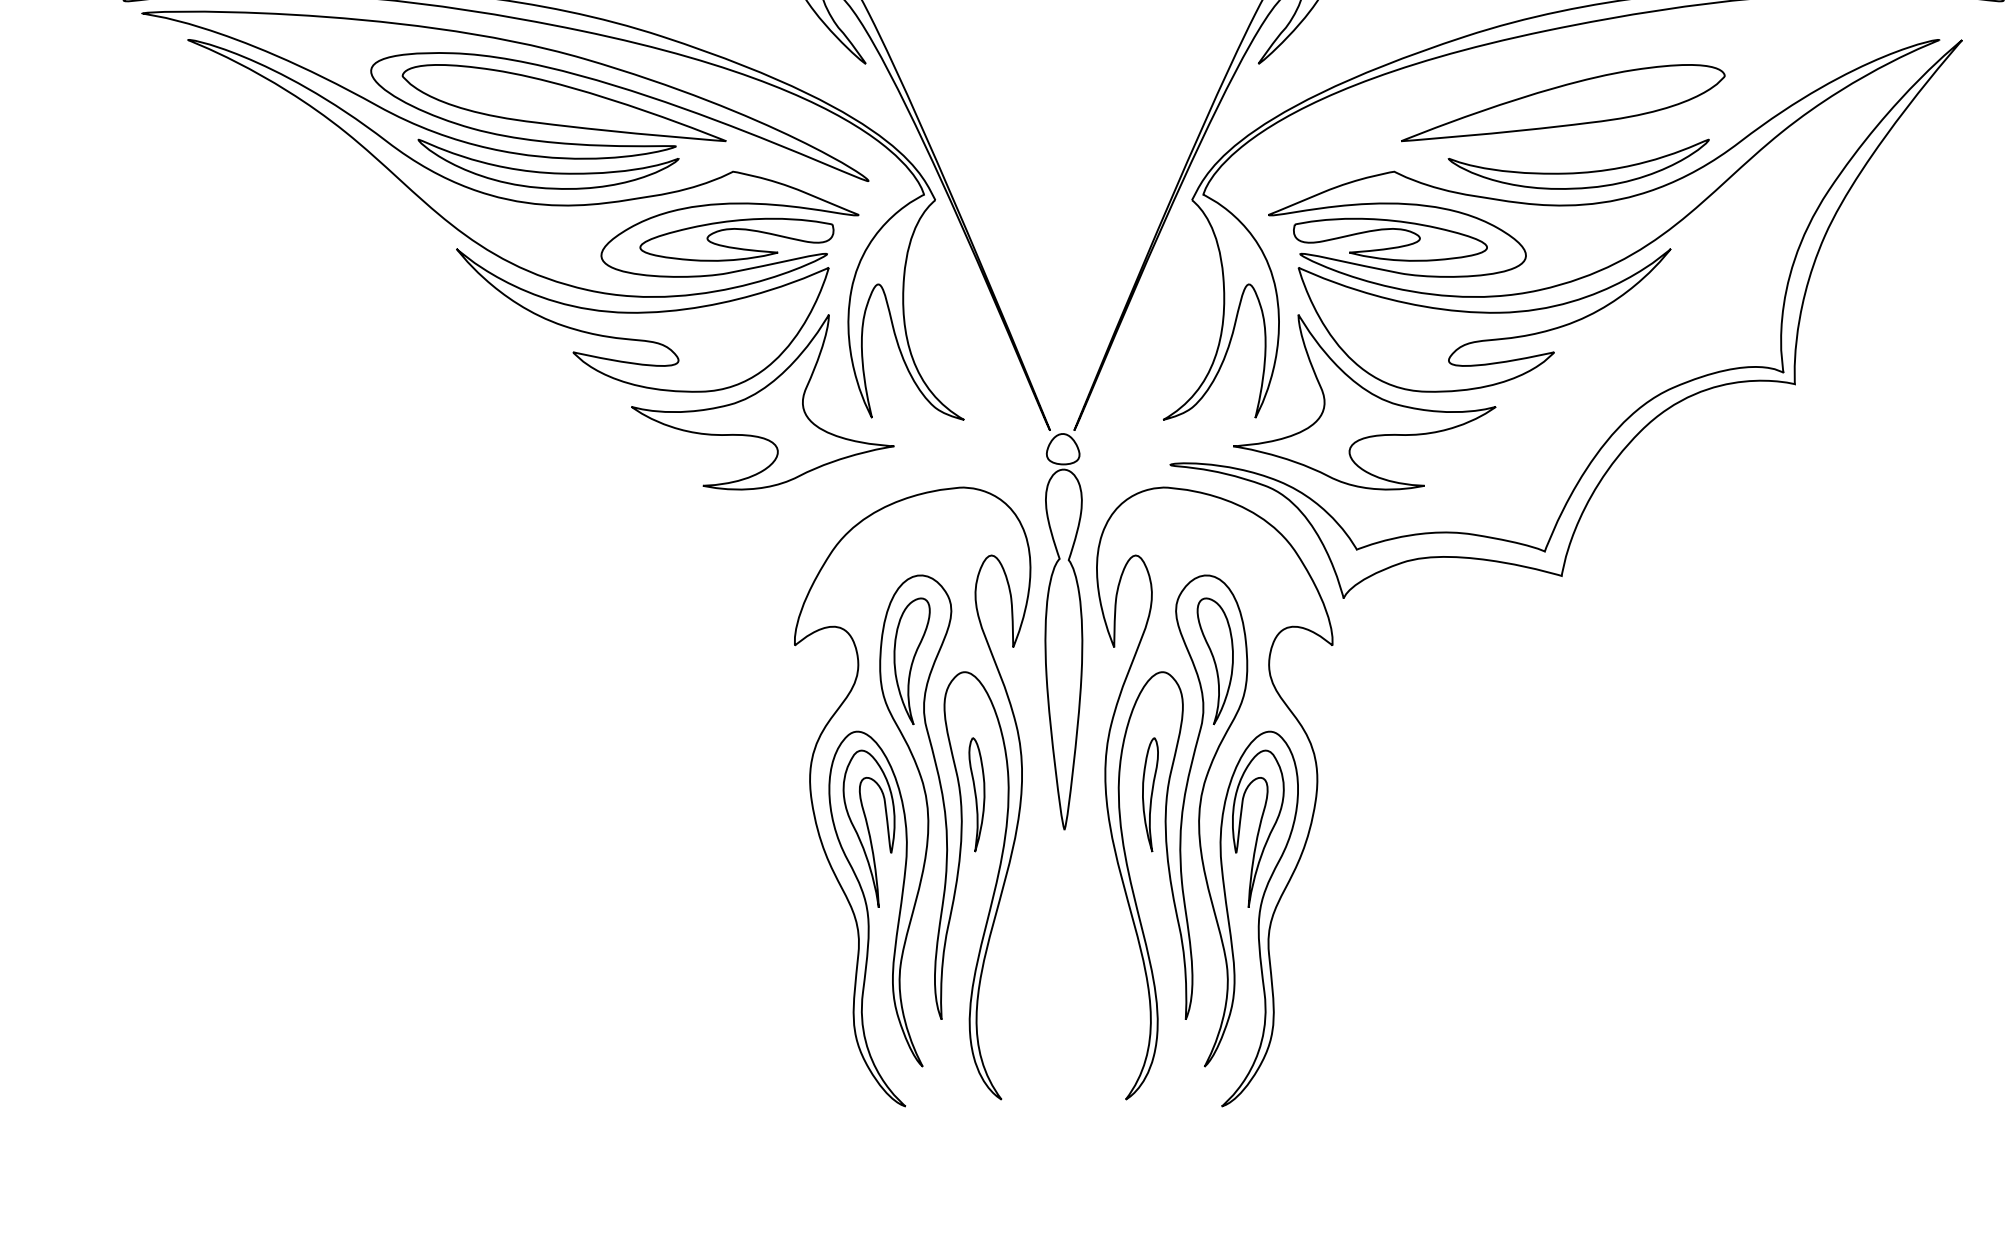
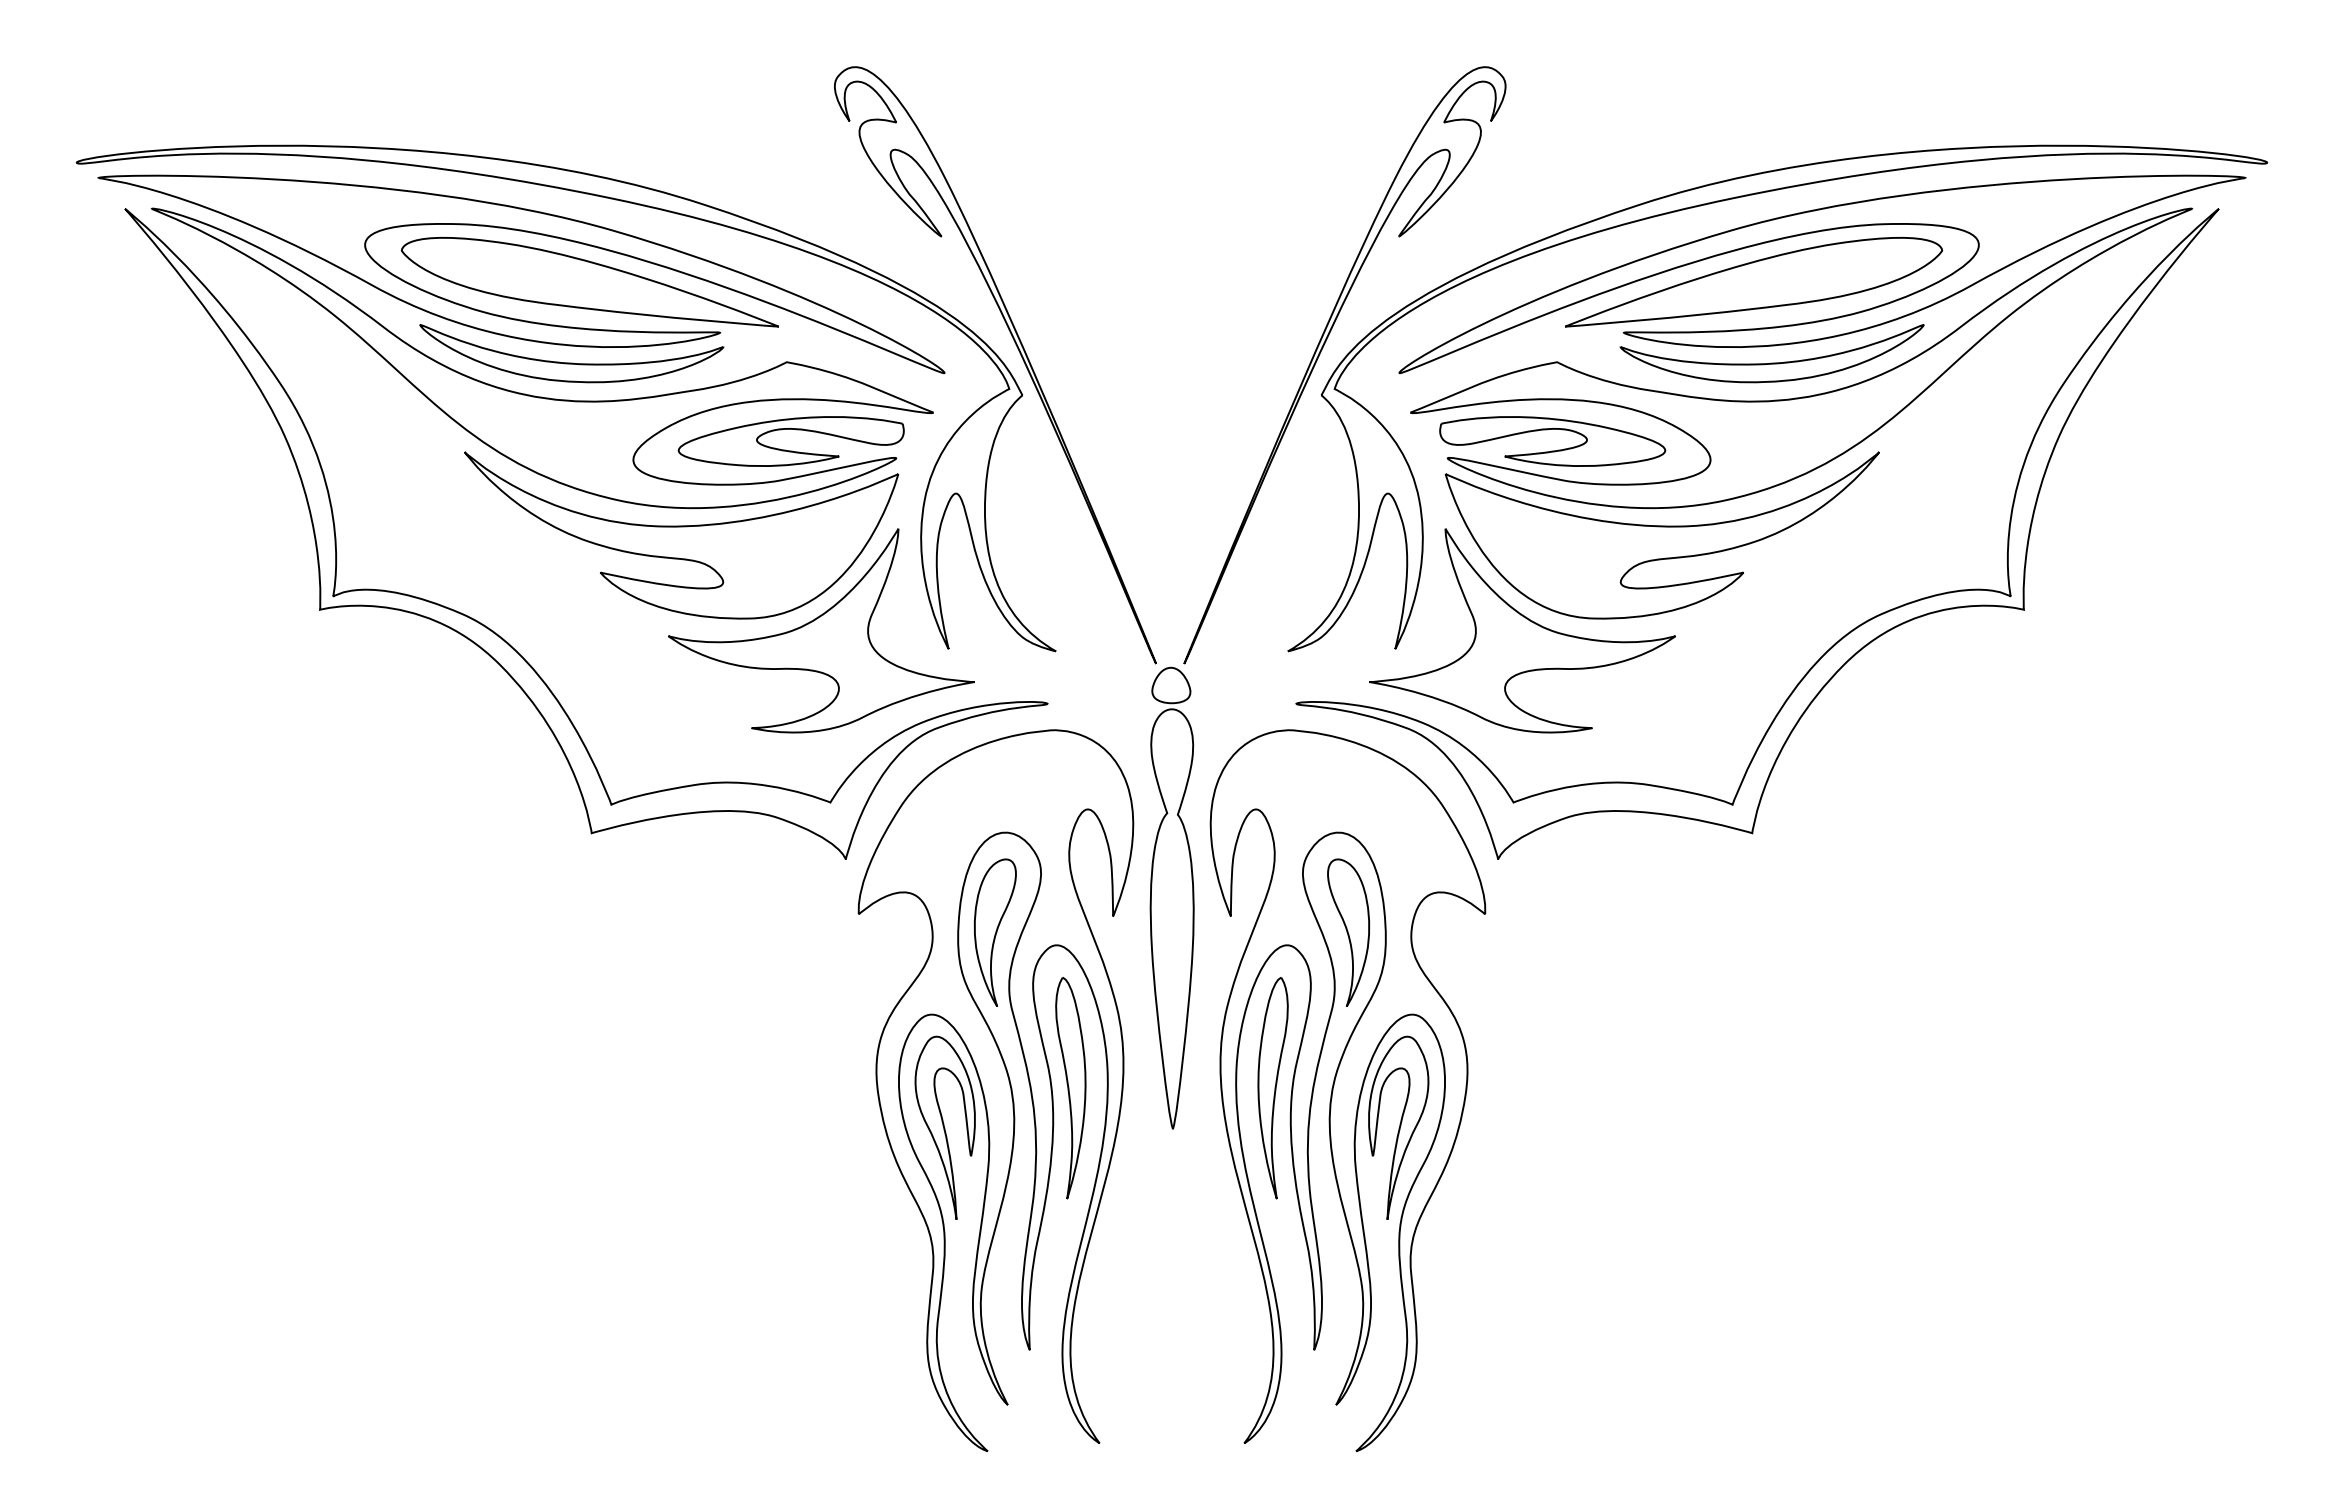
part: (1614, 61) -> (1813, 233), added
part: (488, 407) -> (501, 636), added
part: (976, 795) -> (1070, 1088), size x1.67
part: (1149, 795) -> (1272, 1088), size x1.67

